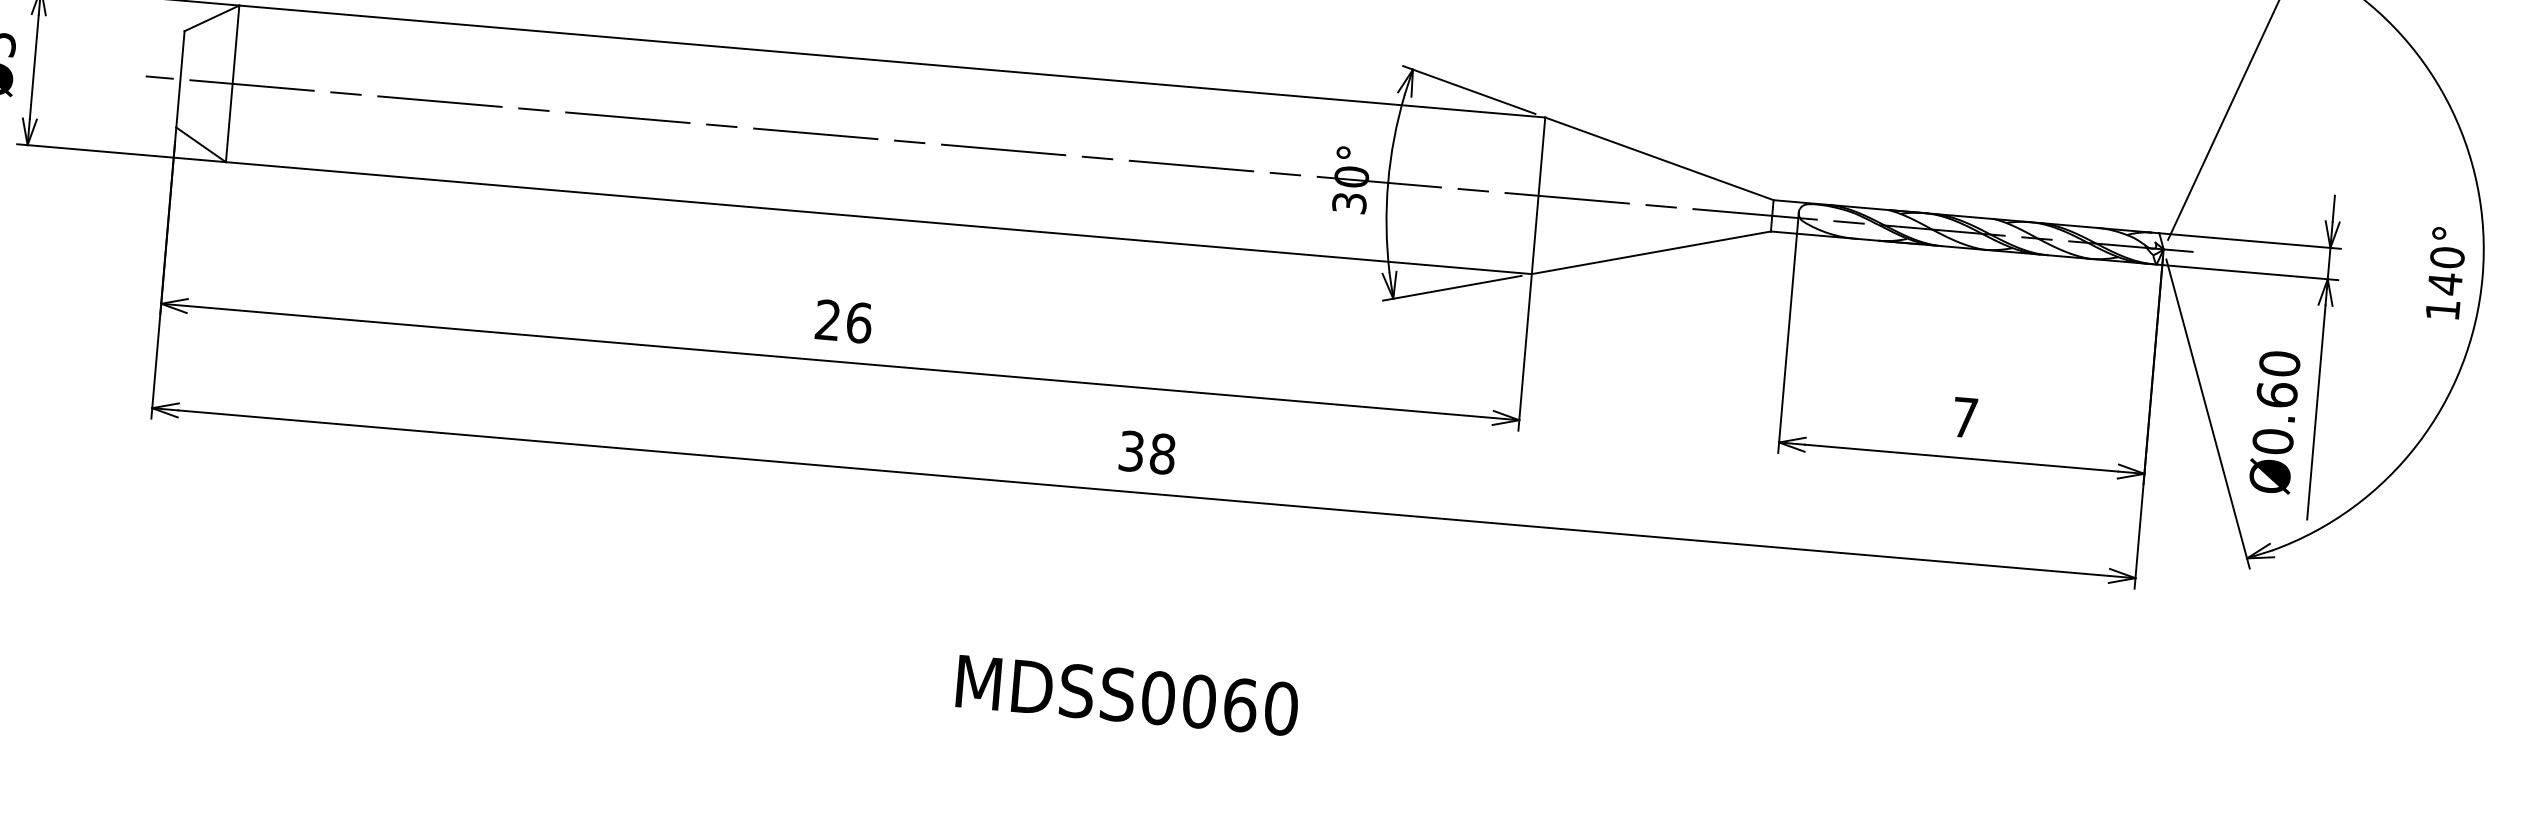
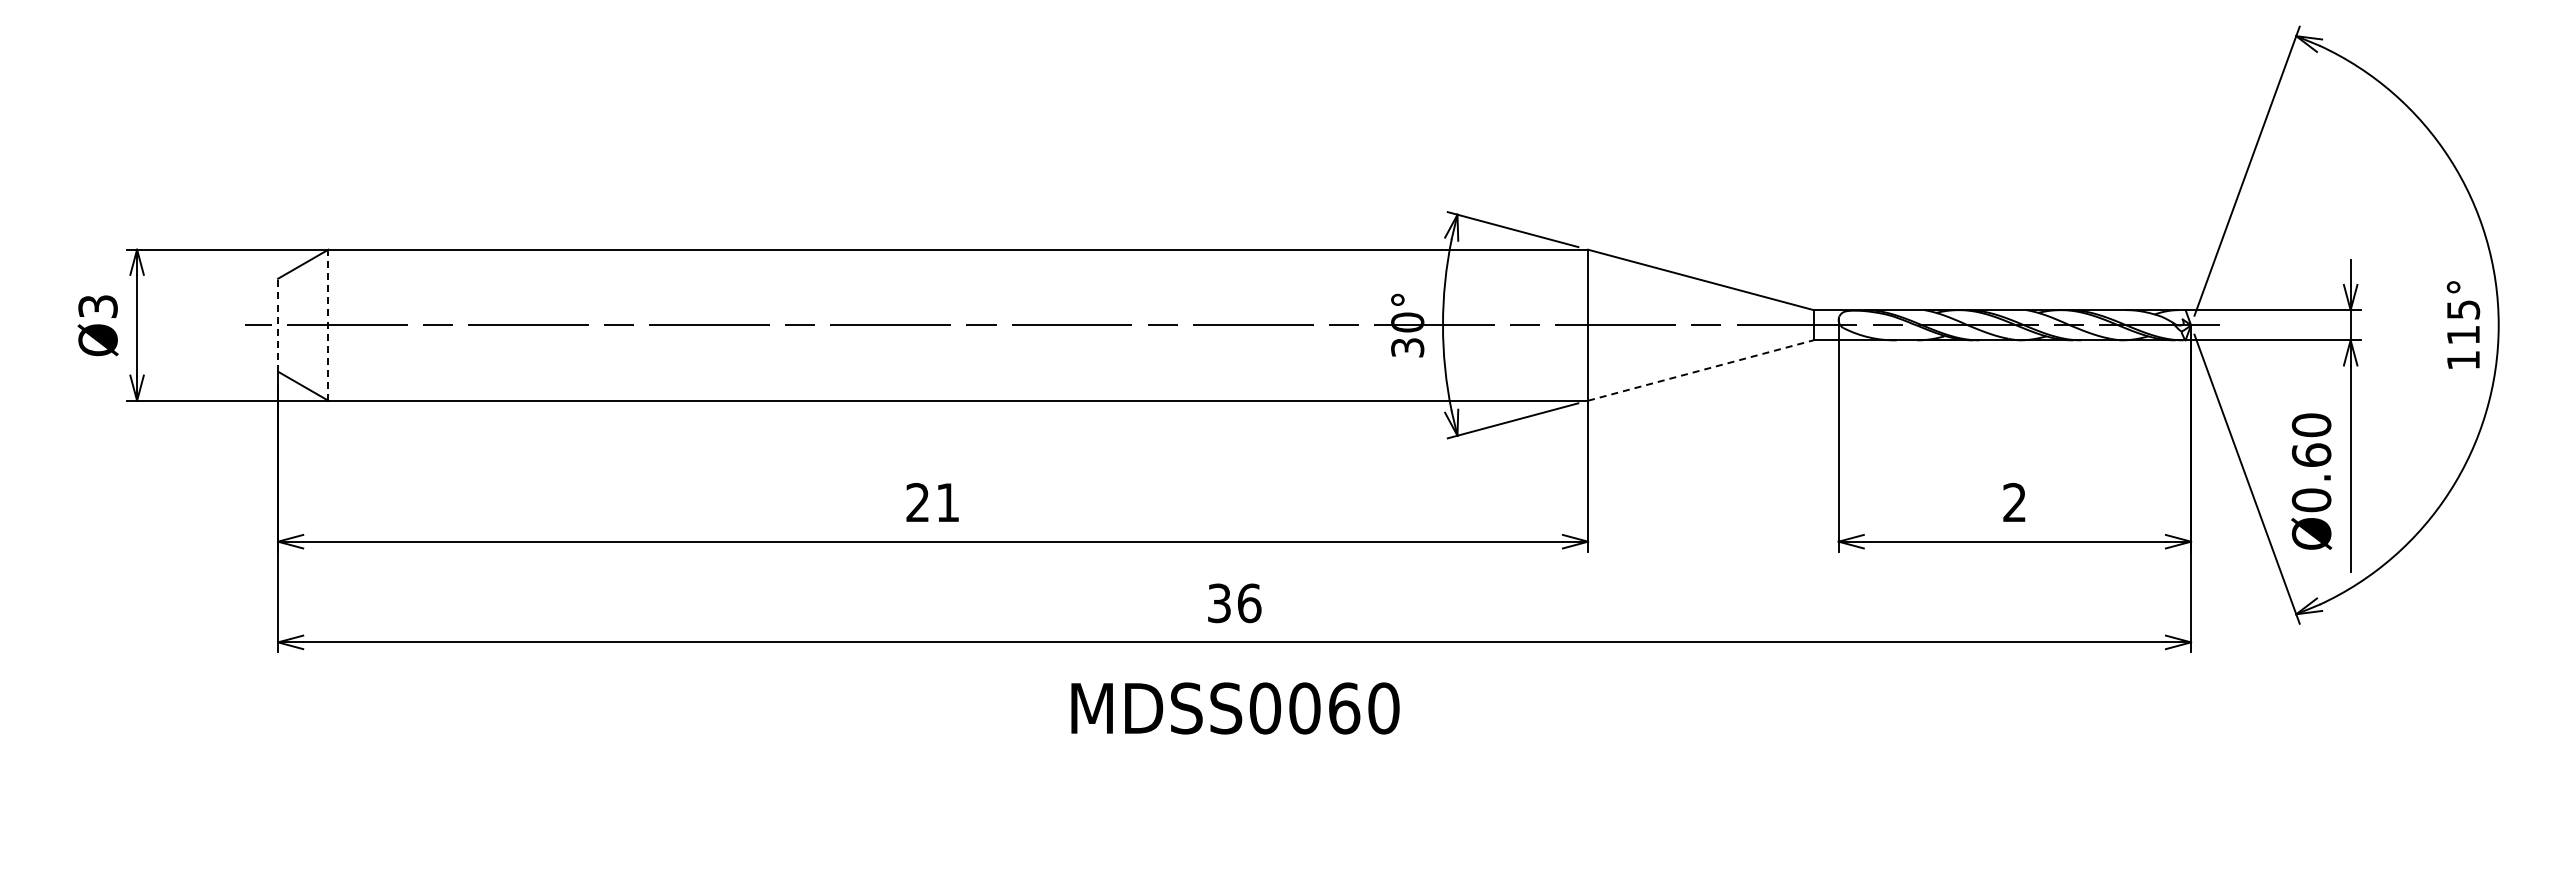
line: (180, 78) -> (278, 324), solid -> dashed
line: (232, 84) -> (328, 325), solid -> dashed
line: (1651, 252) -> (1700, 370), solid -> dashed
text: (2446, 270) -> (2463, 322), 140° -> 115°
text: (859, 322) -> (948, 502), 26 -> 21
text: (1964, 416) -> (2014, 501), 7 -> 2
text: (1162, 454) -> (1249, 603), 38 -> 36
text: (1127, 695) -> (1235, 708), moved

